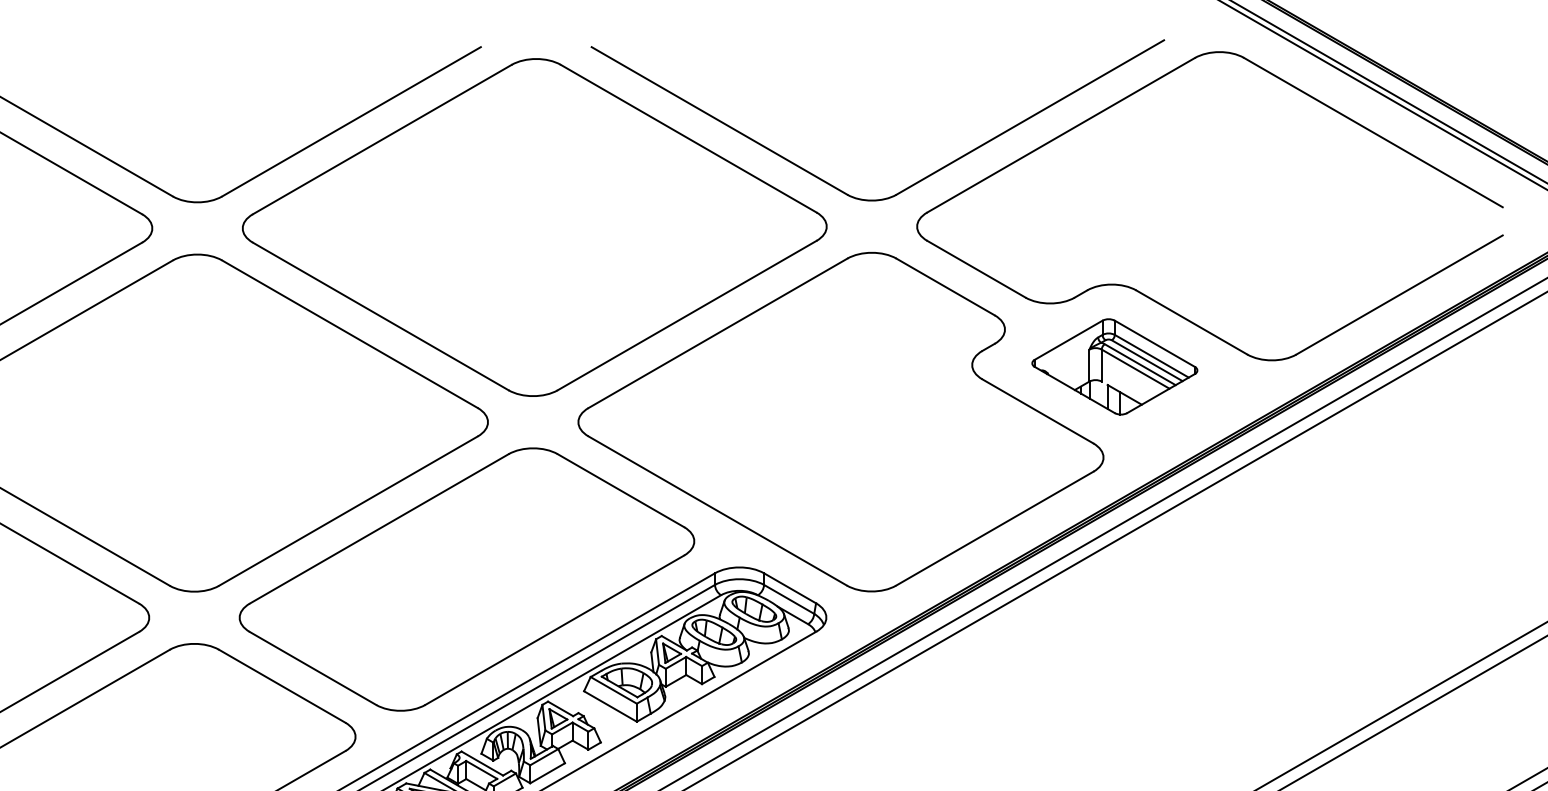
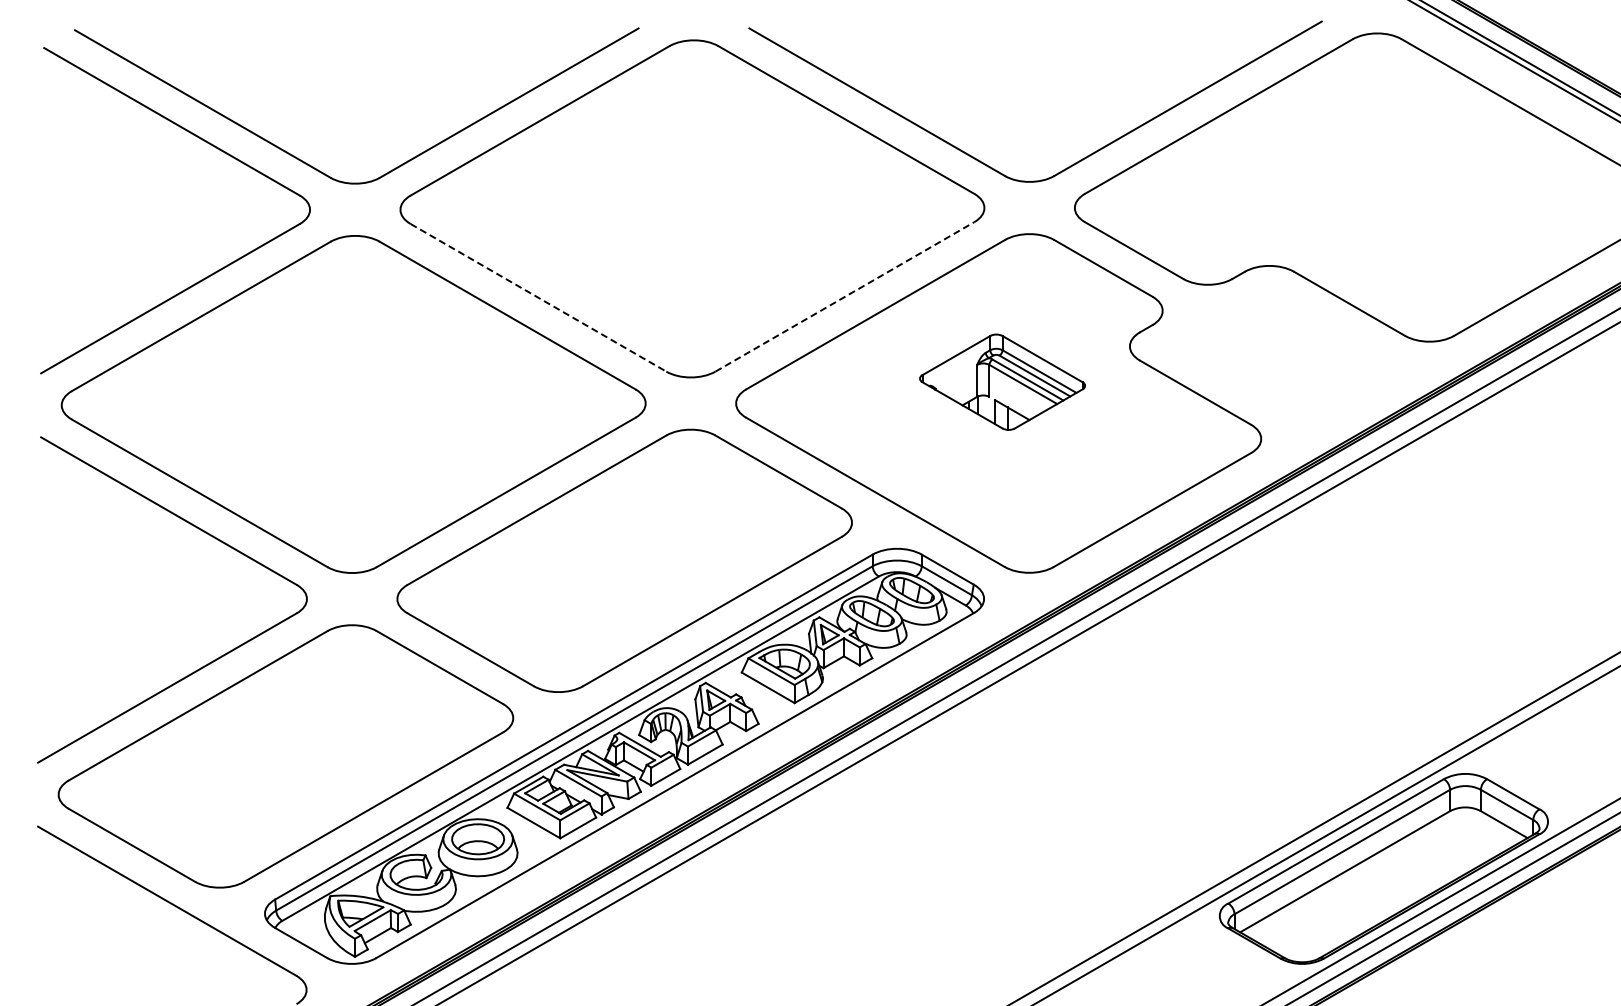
line: (687, 315) -> (845, 296), solid -> dashed
line: (380, 316) -> (538, 297), solid -> dashed
part: (1114, 366) -> (1002, 381), moved

